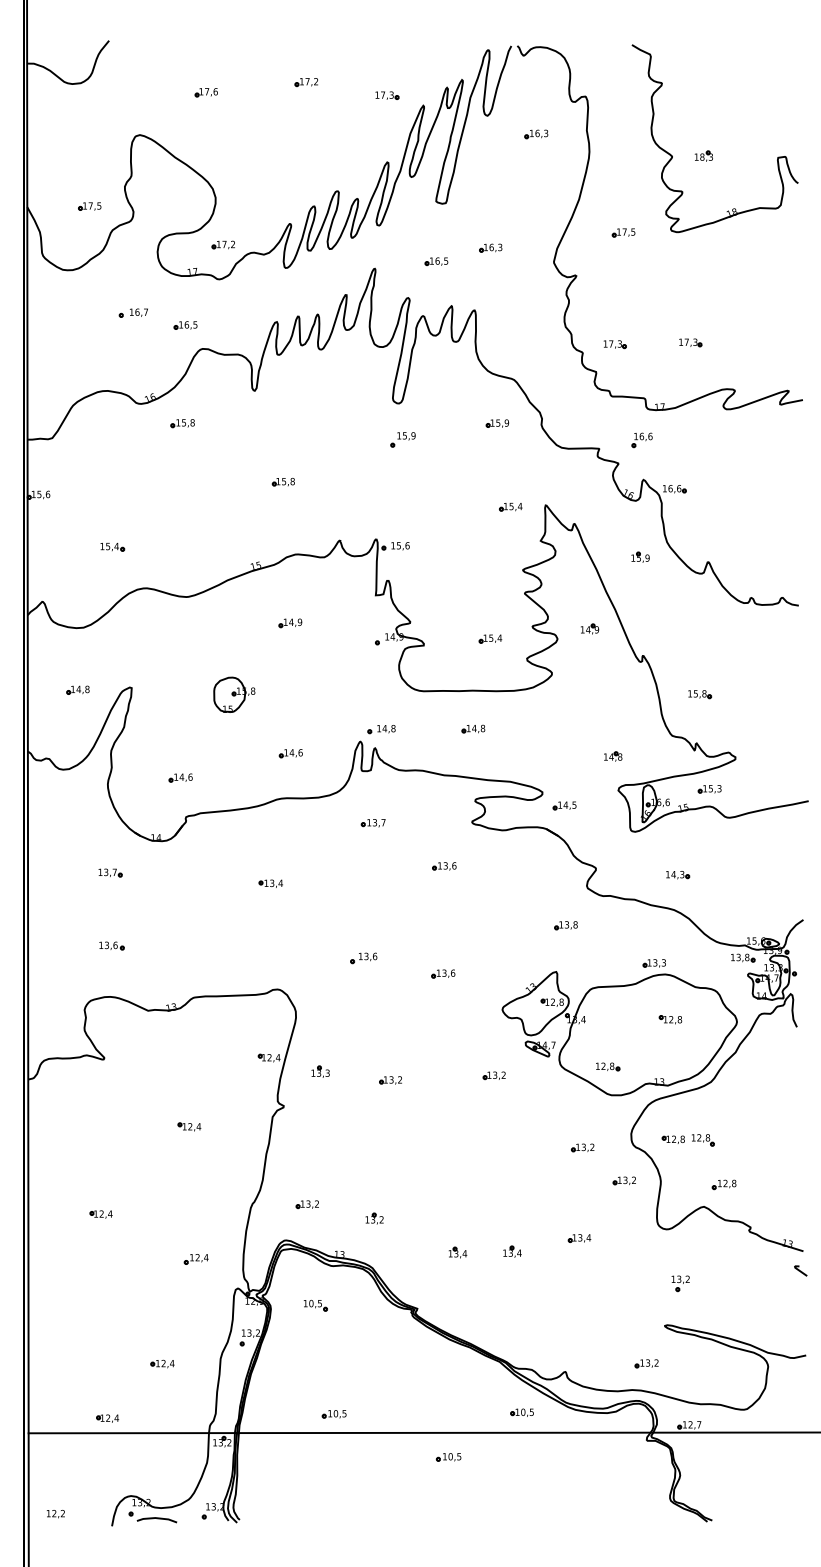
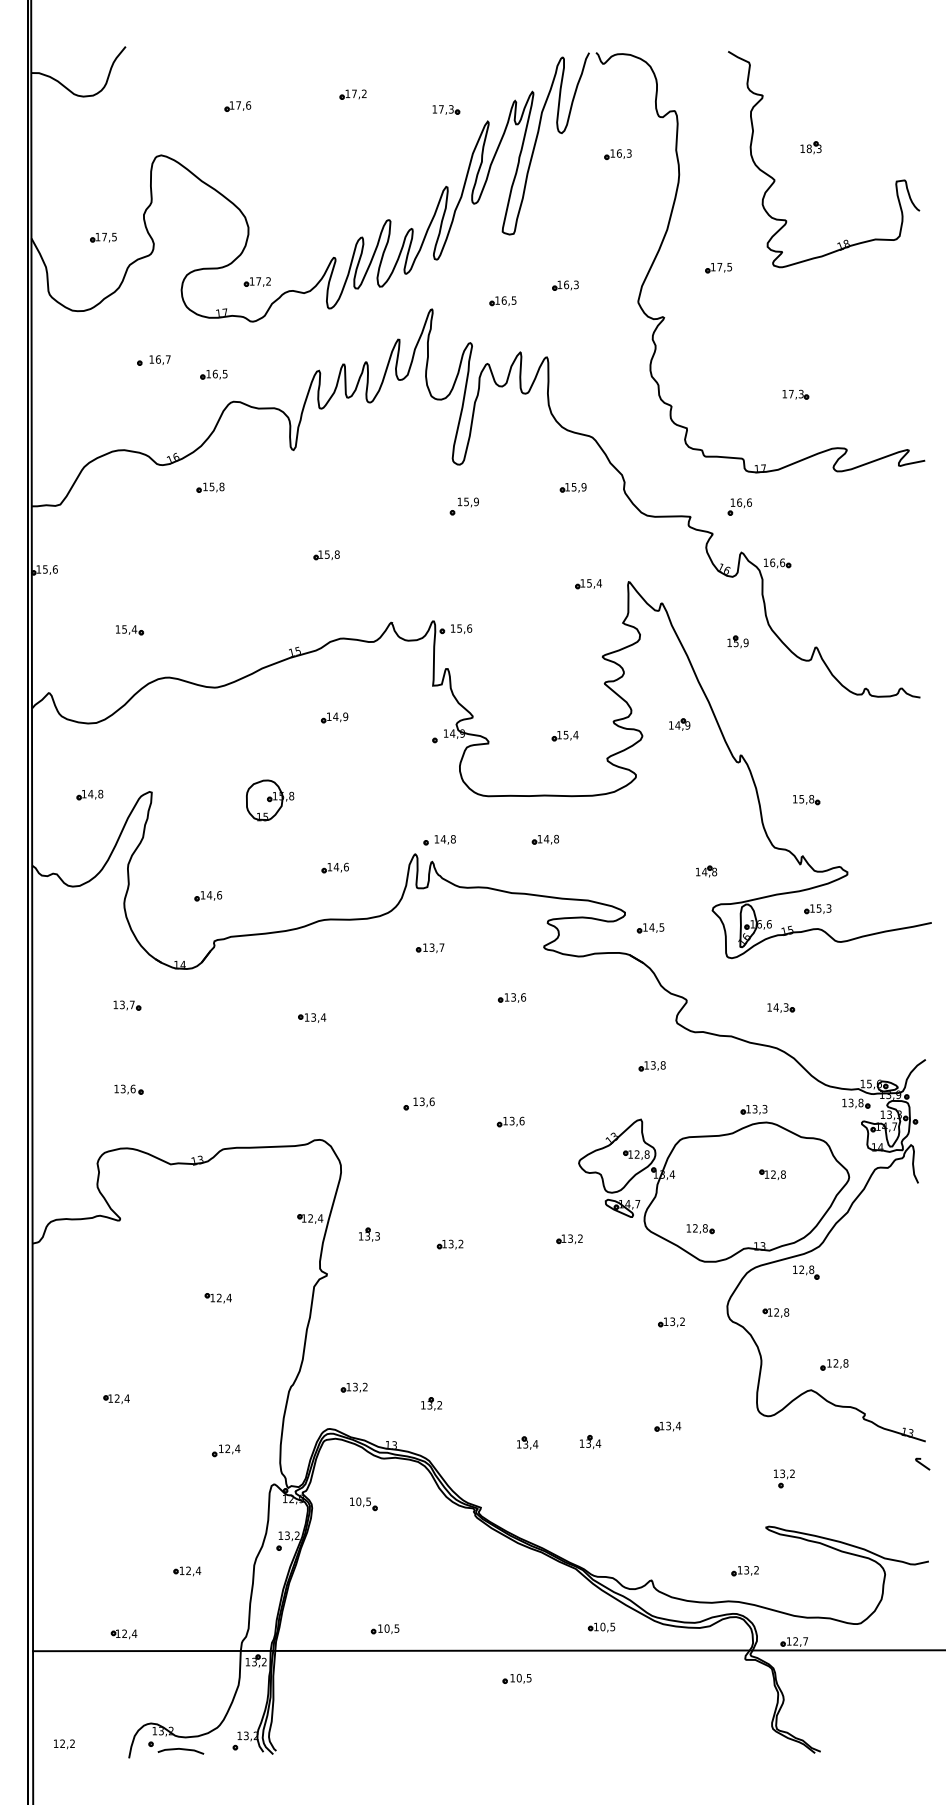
part: (703, 156) -> (810, 147), moved
part: (614, 344) -> (708, 396), removed
part: (703, 1140) -> (806, 1272), moved
part: (624, 1180) -> (719, 1360), removed

